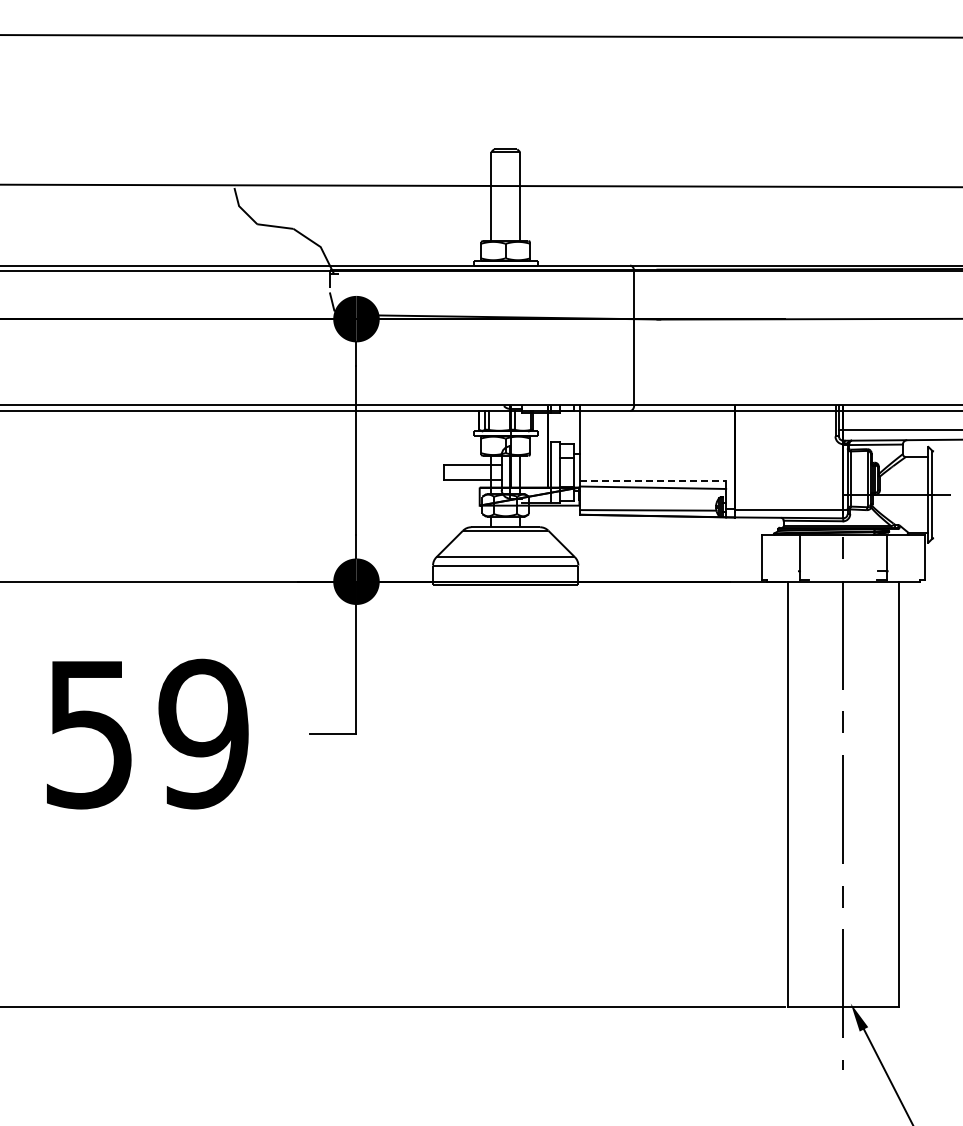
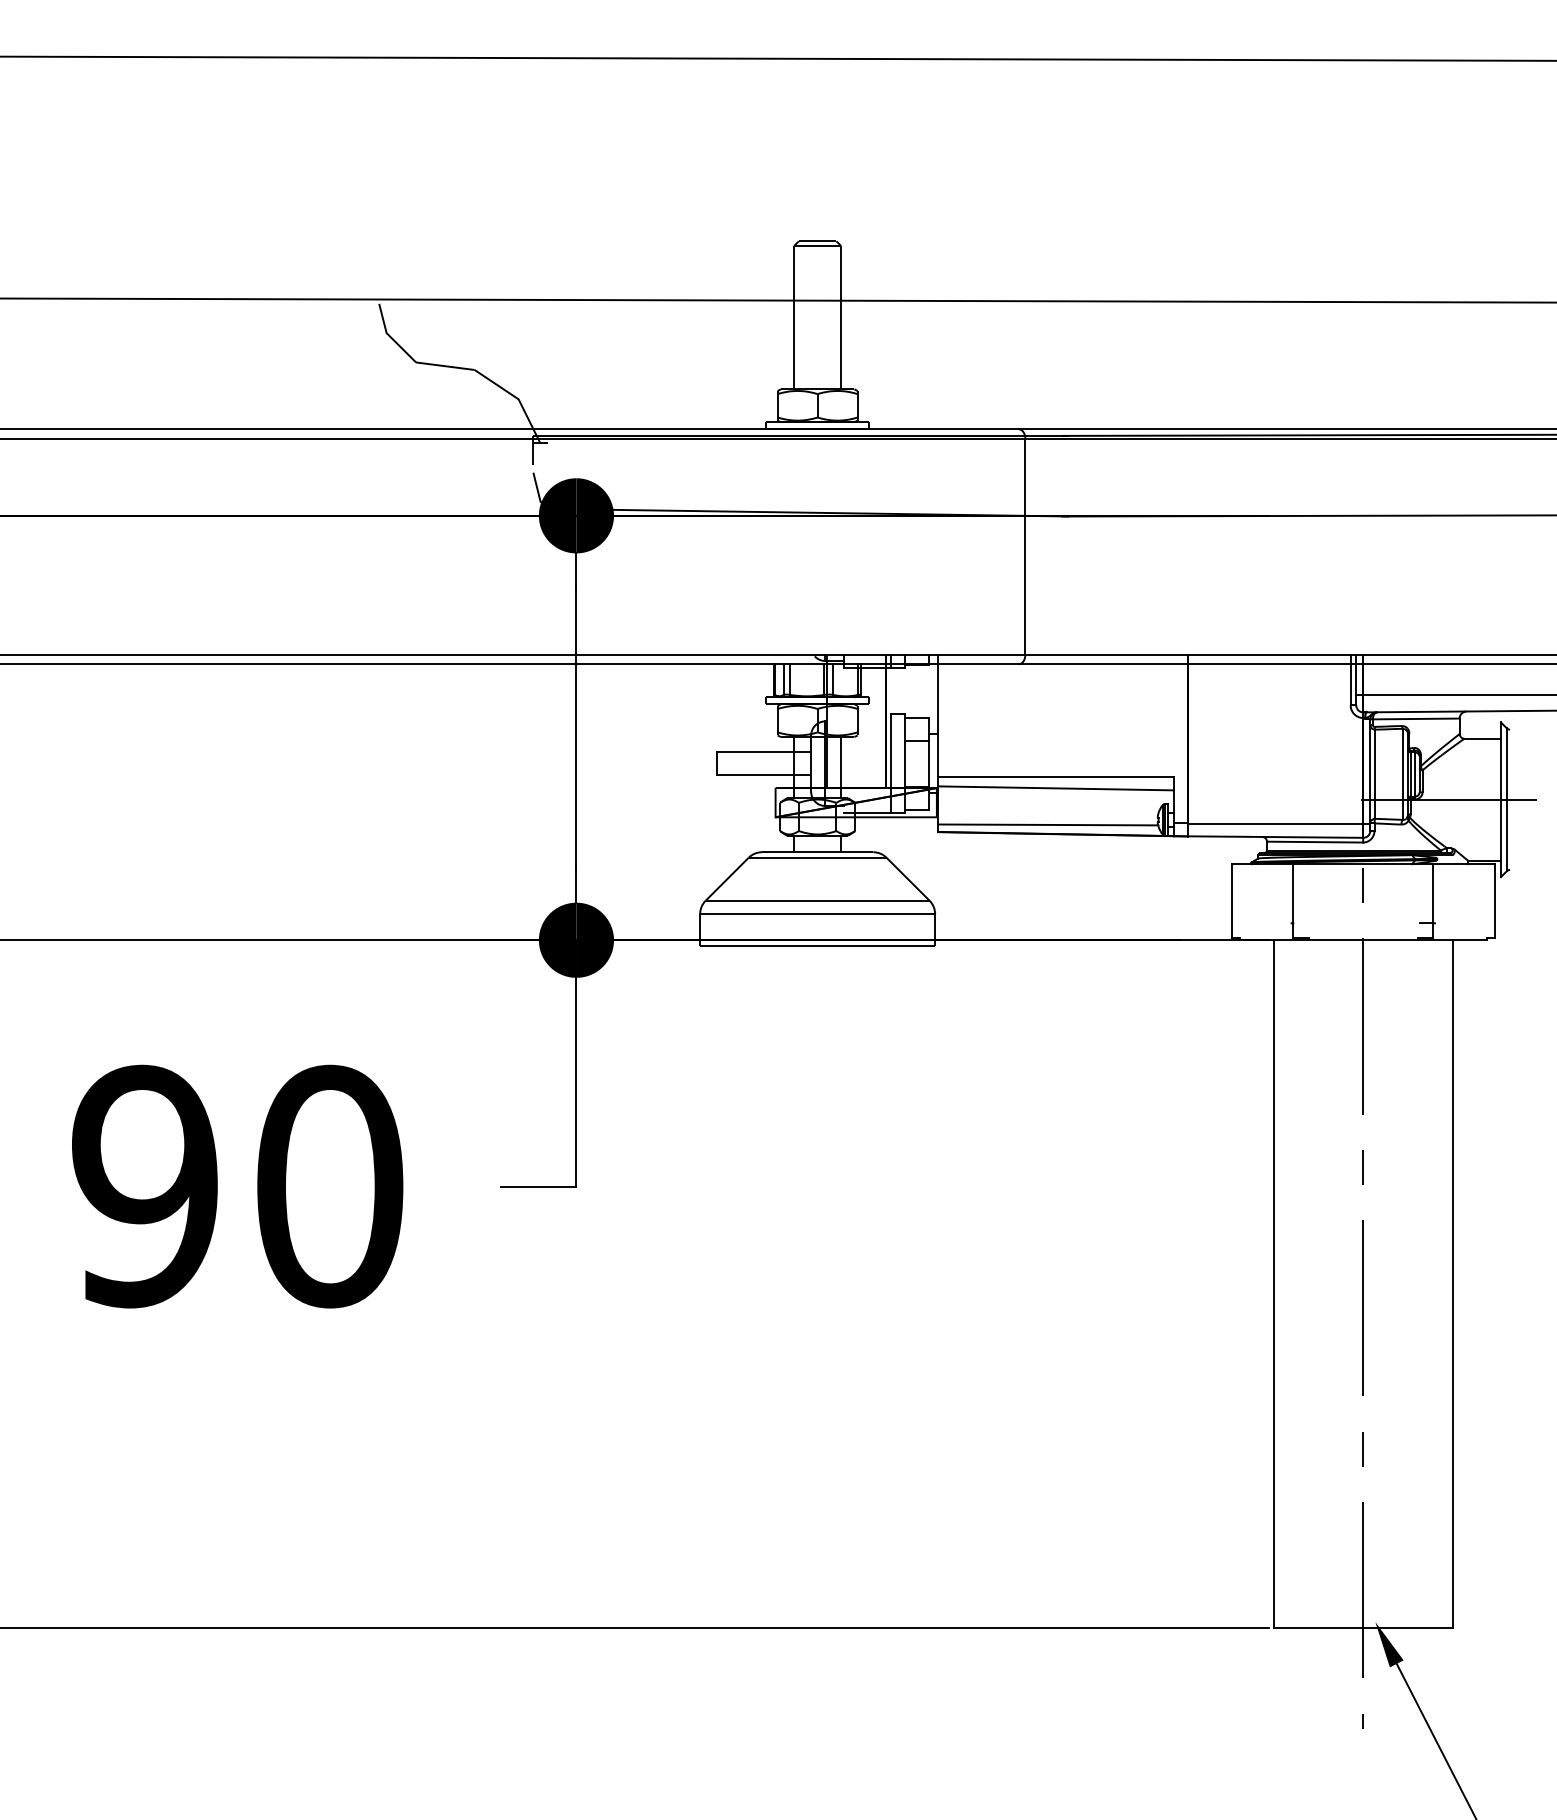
line: (653, 480) -> (1056, 776), dashed -> solid
text: (146, 733) -> (237, 1185), 59 -> 90

